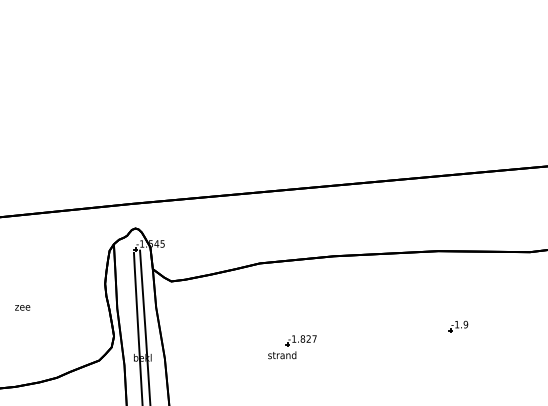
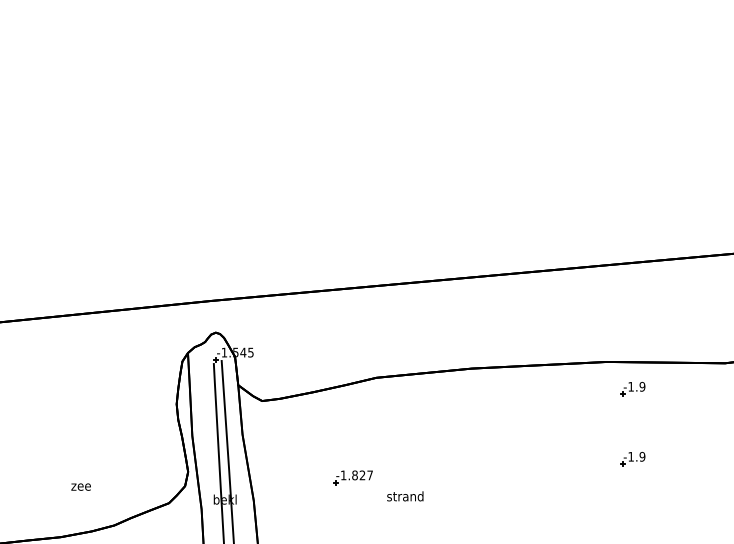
part: (458, 271) -> (632, 388), added
text: (22, 307) -> (80, 486), moved
part: (300, 340) -> (352, 477), moved

